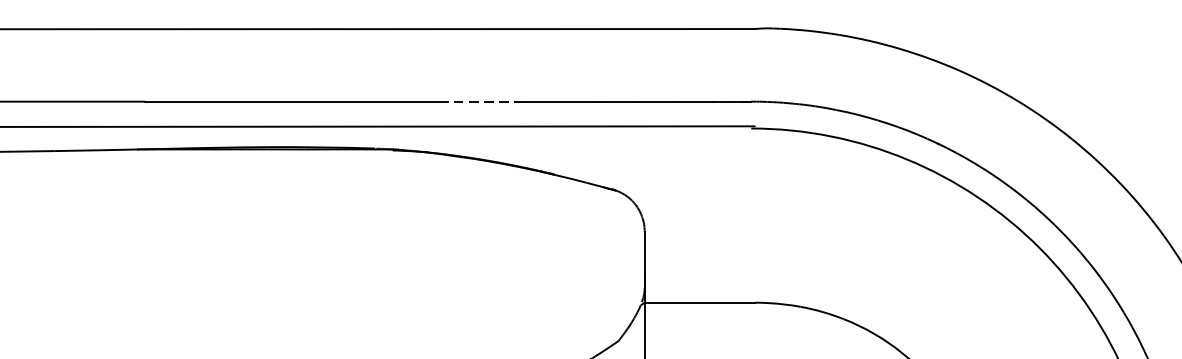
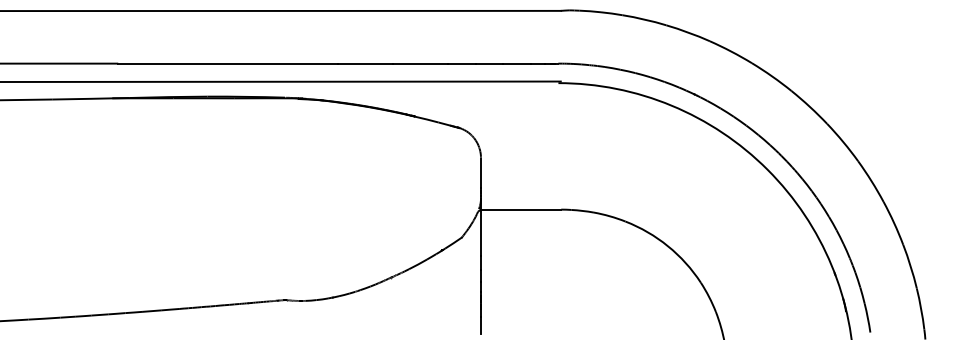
line: (485, 101) -> (365, 63), dashed -> solid

